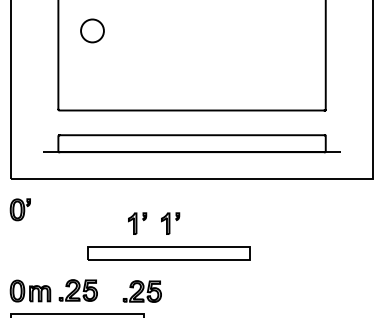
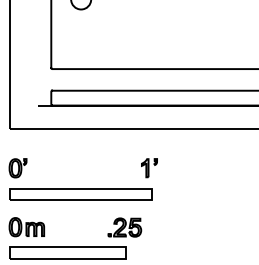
part: (19, 209) -> (17, 168), moved
part: (137, 223) -> (120, 168), removed
part: (168, 253) -> (80, 194), moved
part: (77, 290) -> (68, 226), removed

